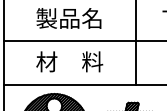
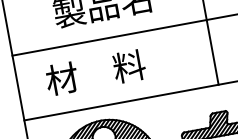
text: (69, 61) -> (95, 72), moved

